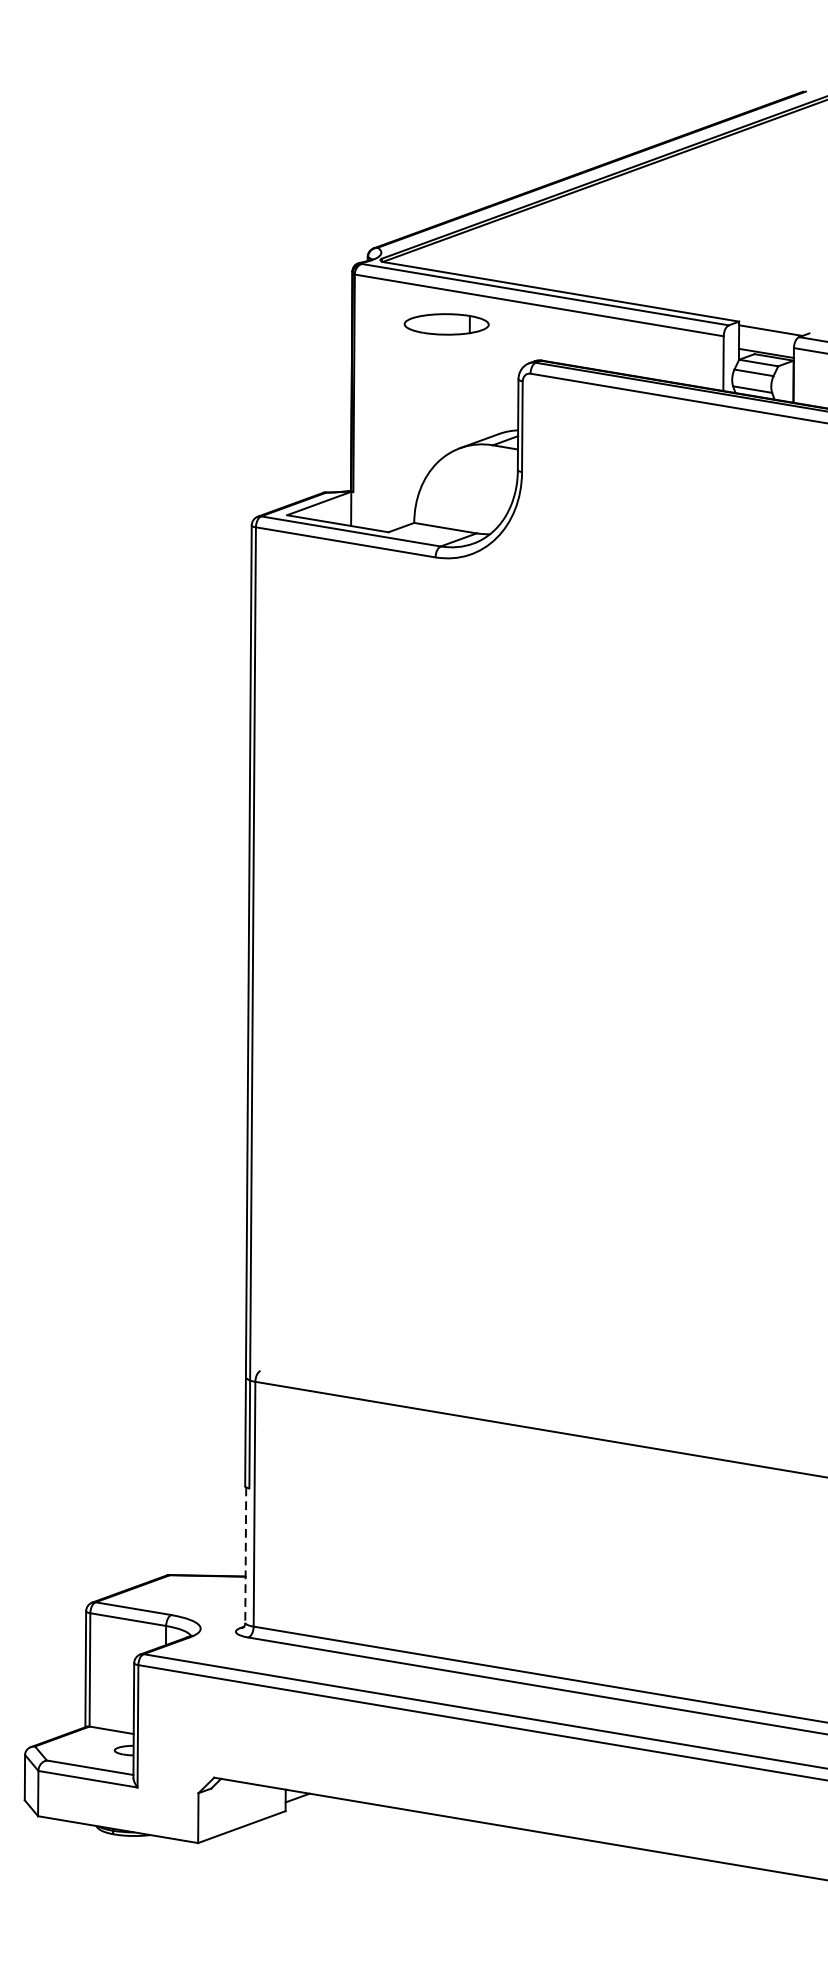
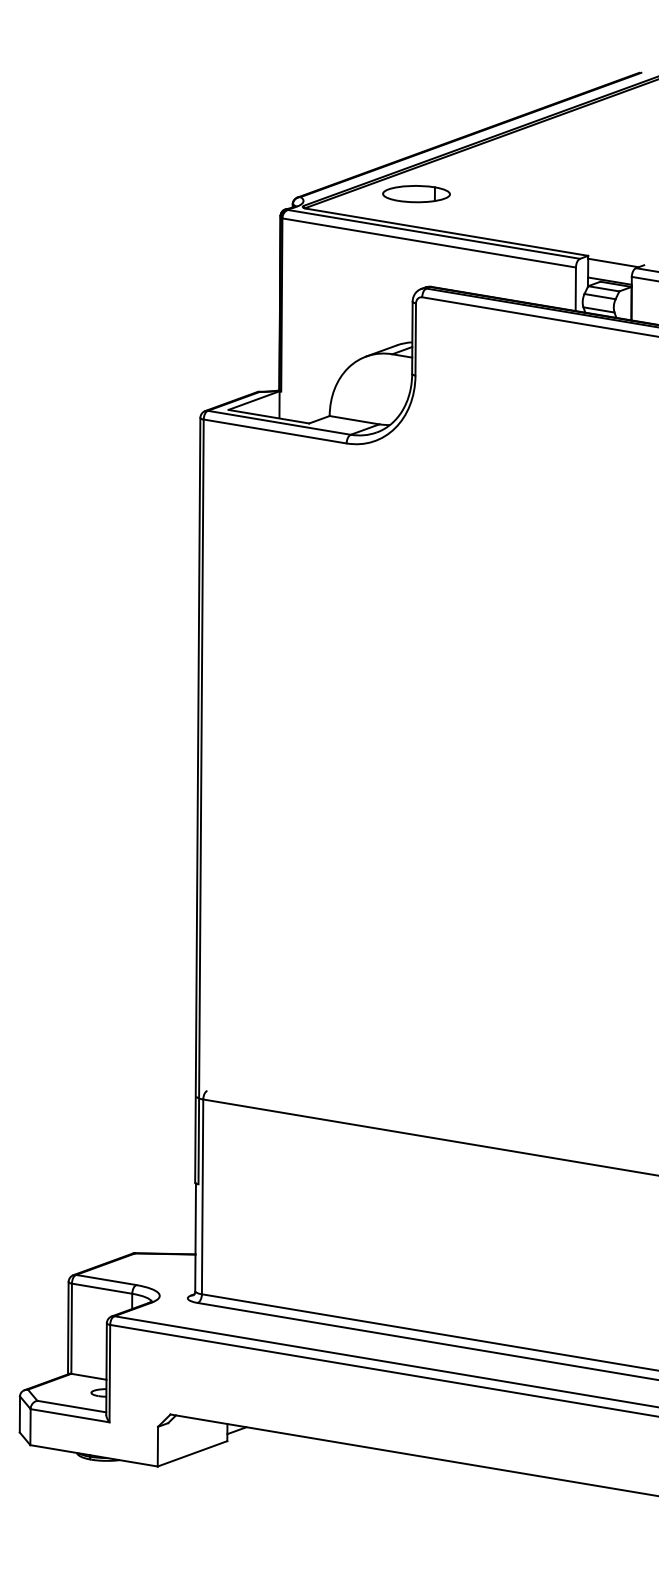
part: (446, 324) -> (416, 194), moved
line: (245, 1555) -> (195, 1237), dashed -> solid

